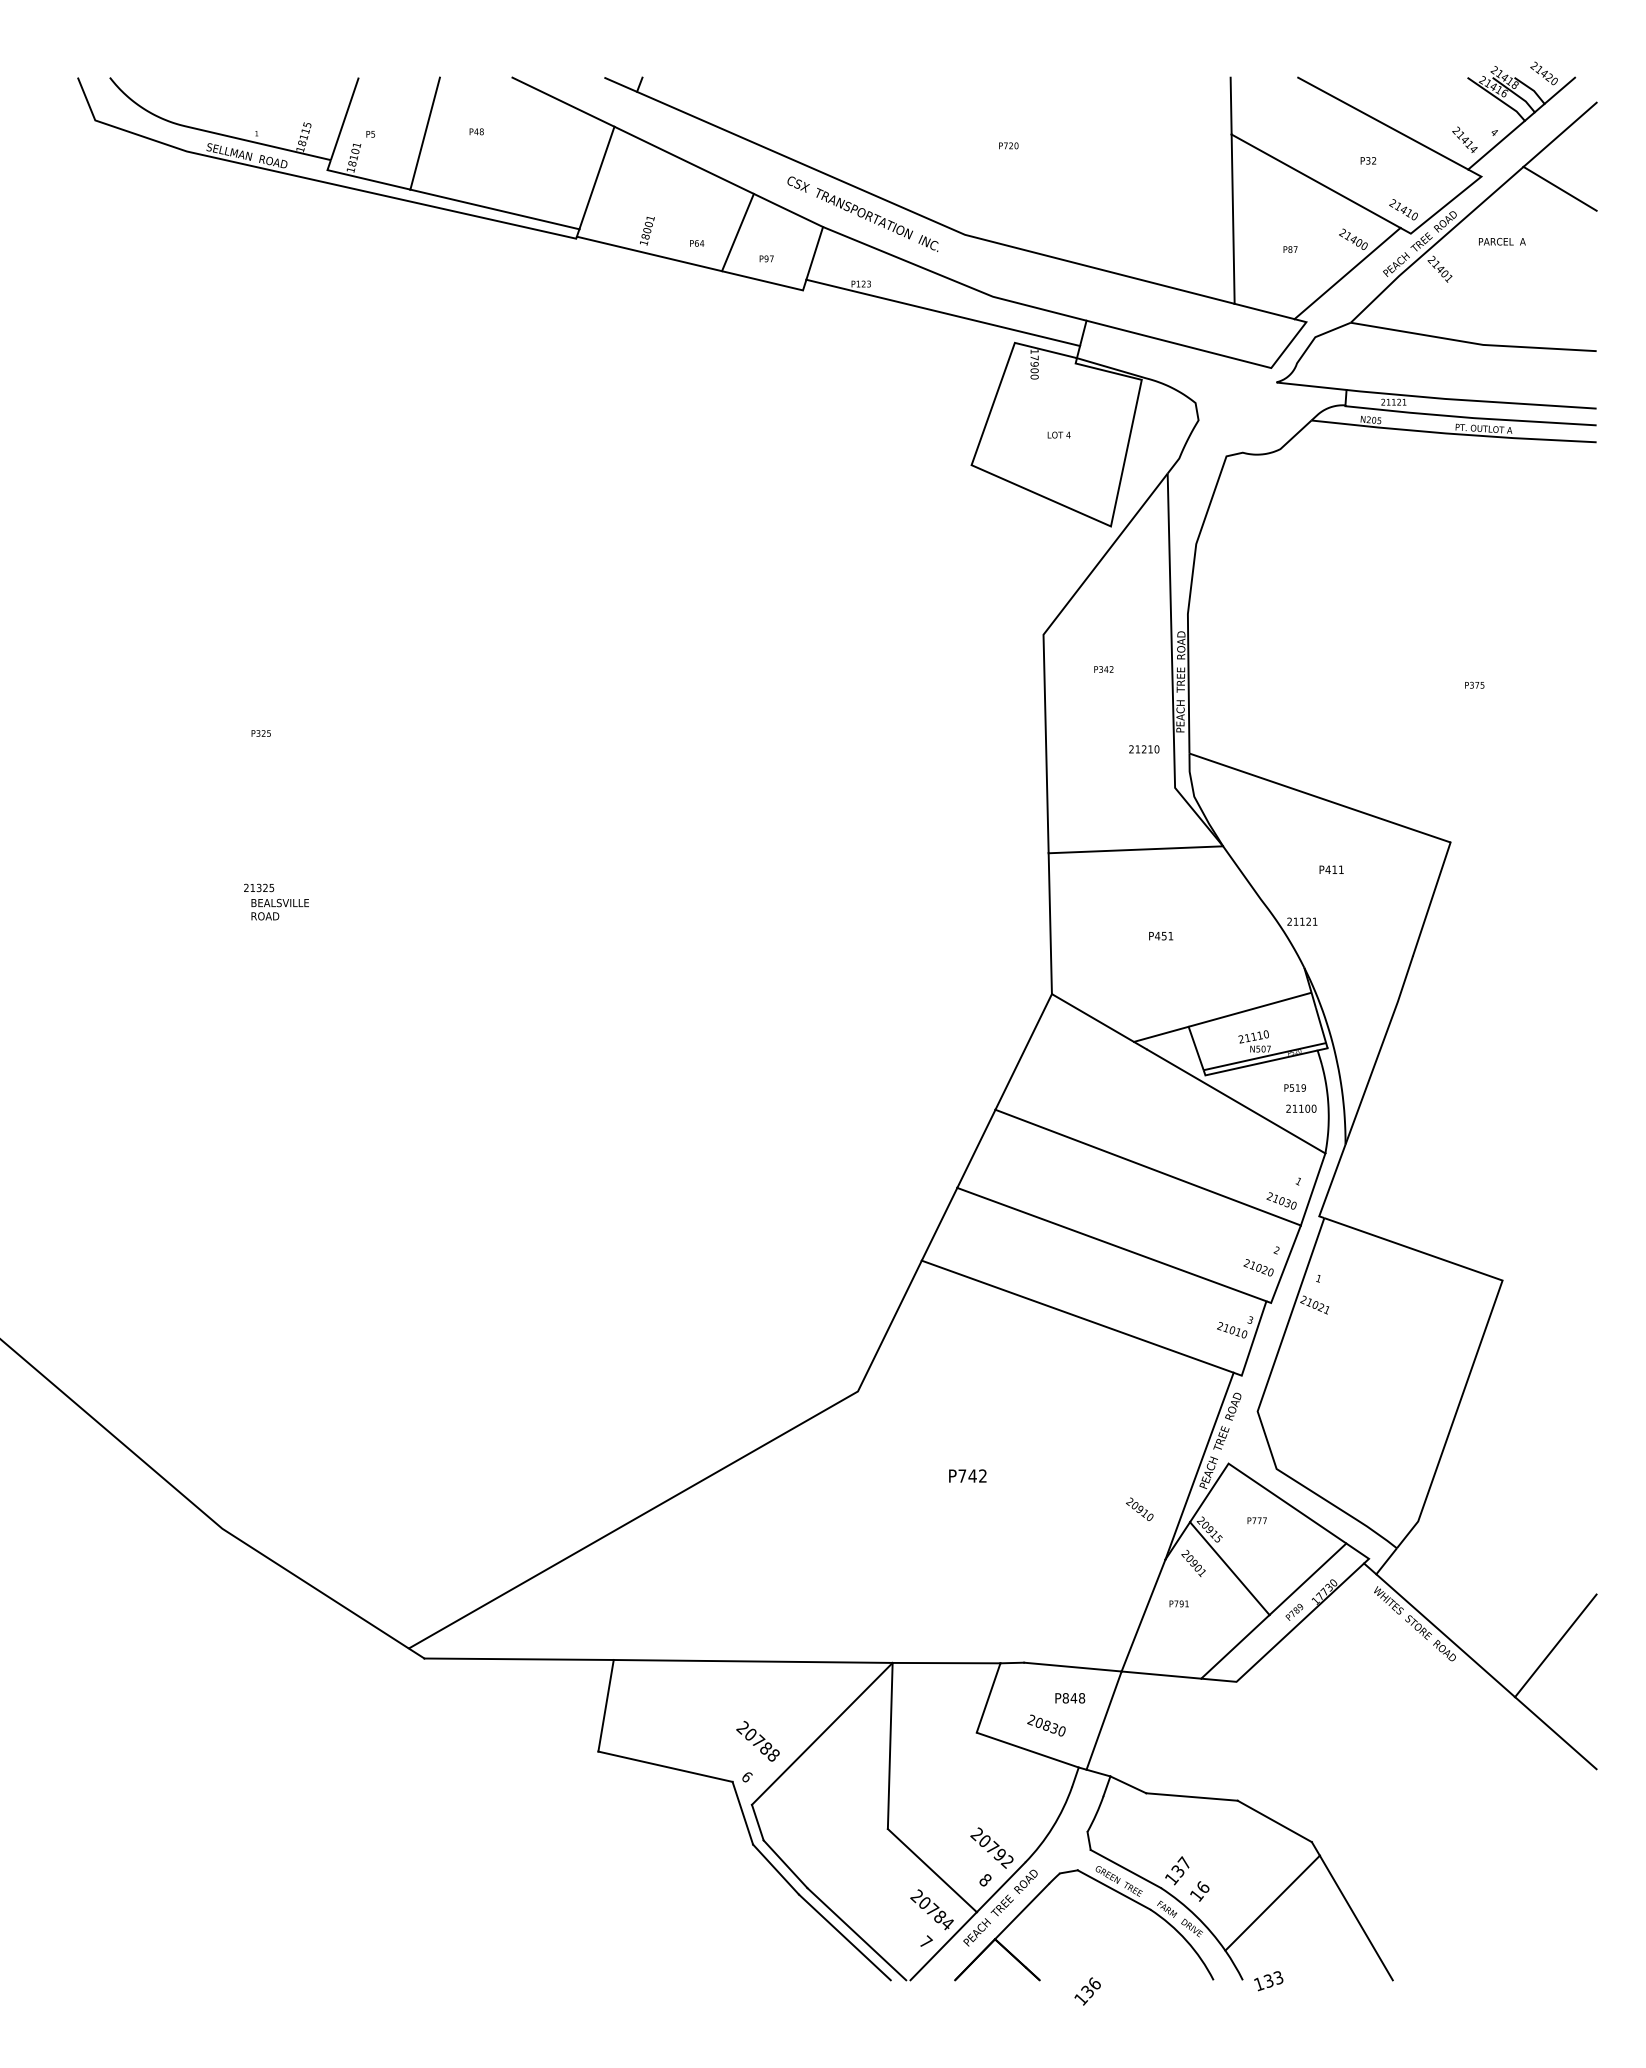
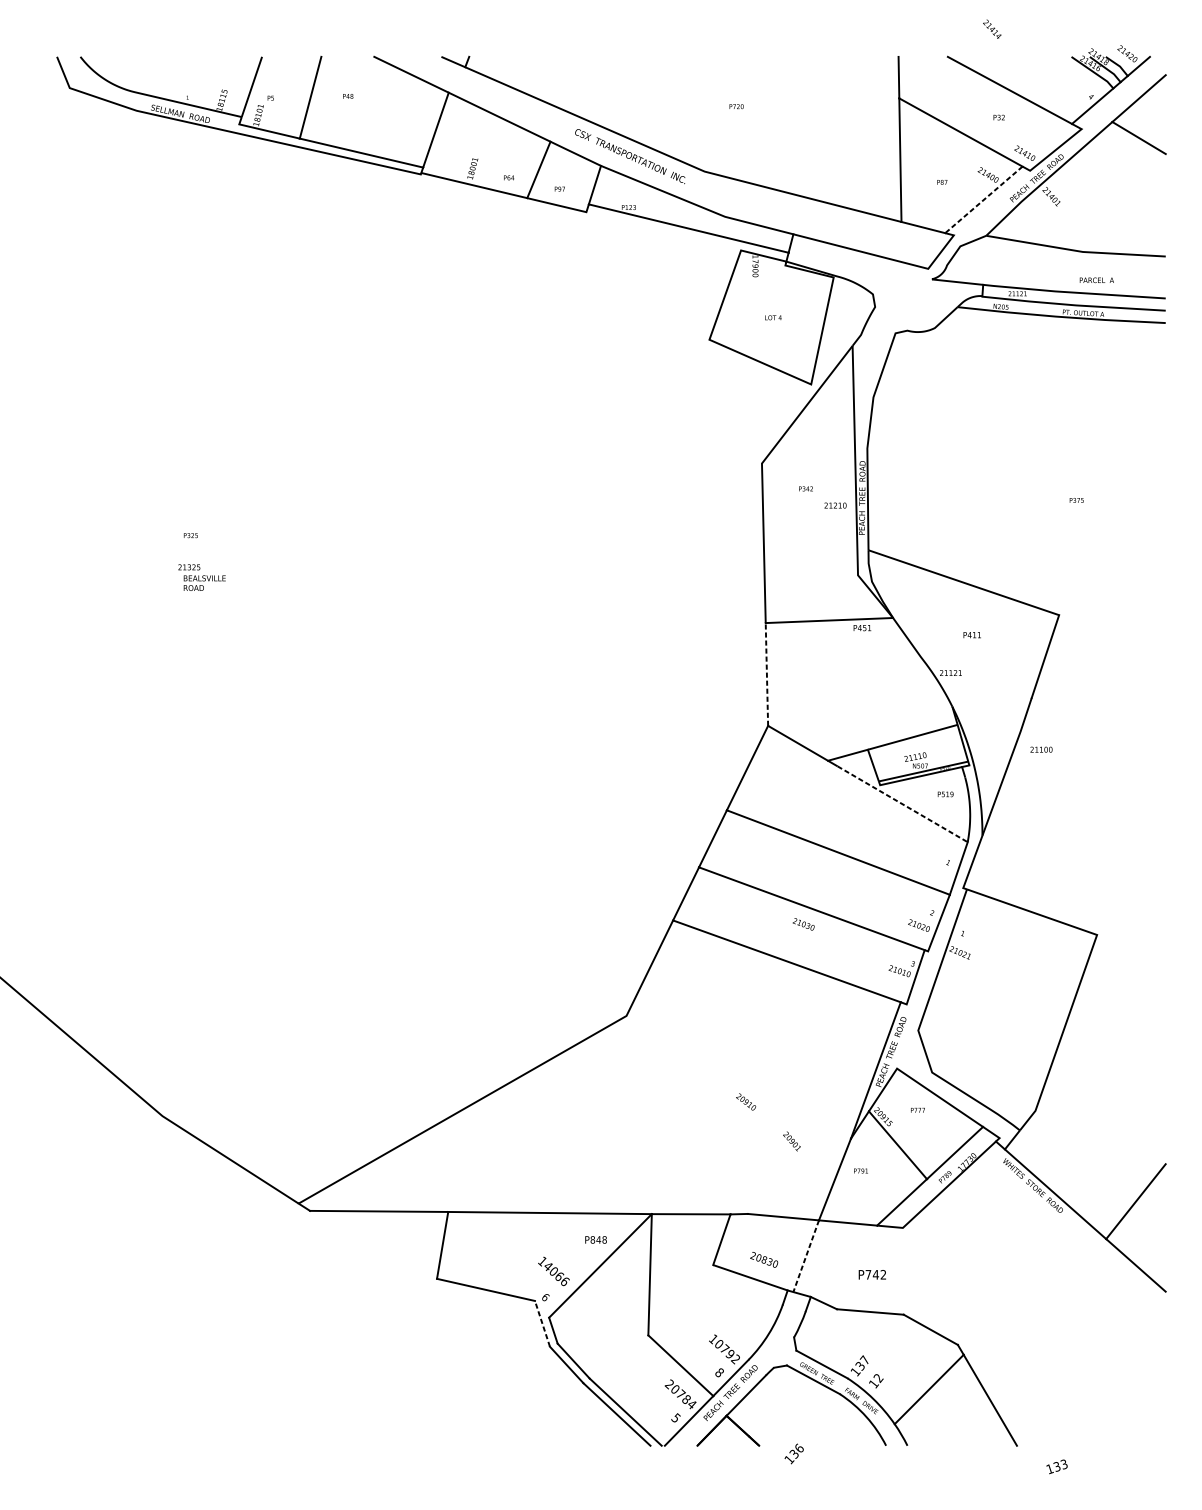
text: (1464, 139) -> (991, 29), moved
text: (1502, 241) -> (1097, 280), moved
line: (1347, 273) -> (983, 199), solid -> dashed
text: (1144, 749) -> (835, 505), moved
text: (276, 901) -> (202, 577), moved
line: (1050, 923) -> (767, 674), solid -> dashed
text: (1161, 936) -> (862, 628), moved
line: (1236, 1101) -> (902, 804), solid -> dashed
text: (1301, 1108) -> (1041, 749), moved
text: (1281, 1200) -> (803, 923), moved
text: (967, 1475) -> (872, 1274), moved
text: (1139, 1508) -> (745, 1101), moved
text: (1193, 1563) -> (791, 1141), moved
text: (1070, 1698) -> (596, 1240), moved
line: (1103, 1721) -> (805, 1256), solid -> dashed
text: (758, 1740) -> (553, 1270), 20788 -> 14066
line: (742, 1813) -> (542, 1324), solid -> dashed
text: (976, 1833) -> (713, 1338), 20792 -> 10792
text: (1203, 1887) -> (878, 1378), 16 -> 12
text: (925, 1941) -> (675, 1417), 7 -> 5
text: (1268, 1981) -> (1056, 1467), moved

